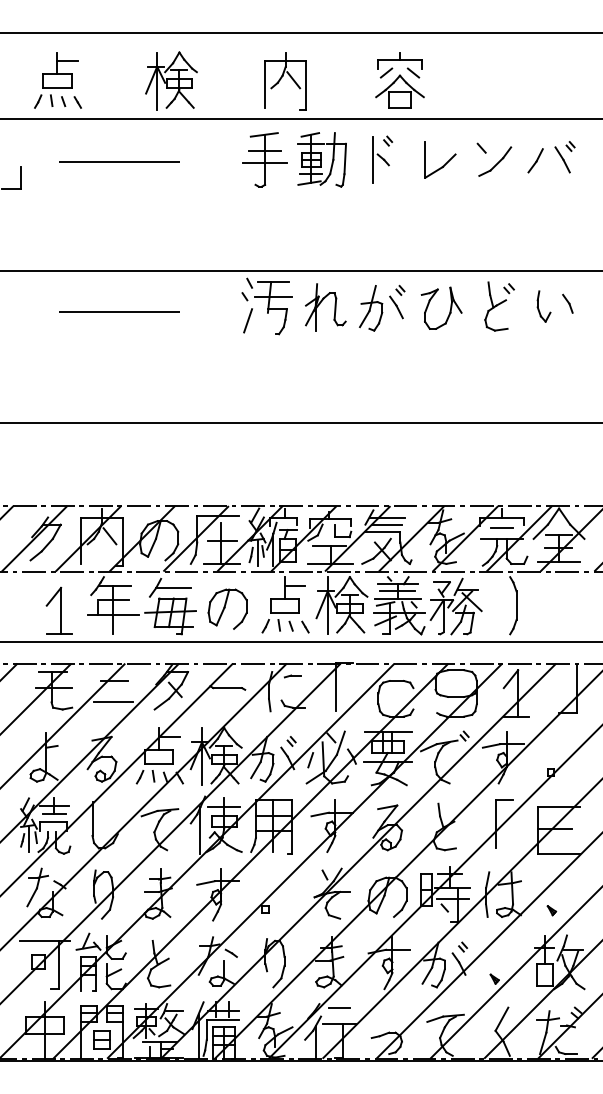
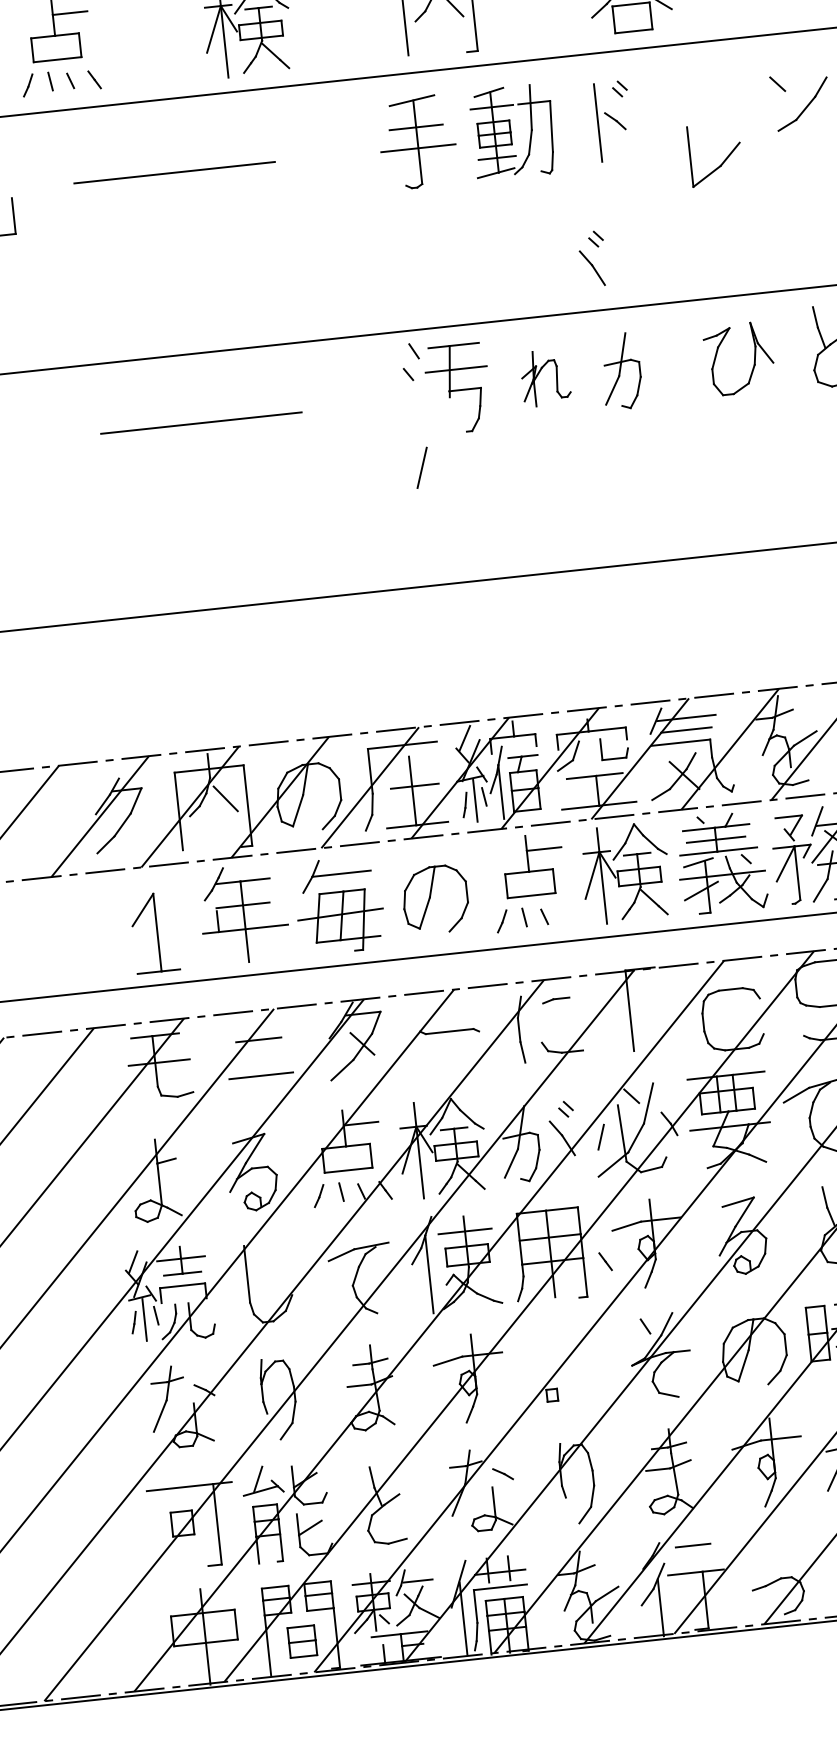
part: (442, 165) -> (719, 163), moved
part: (397, 301) -> (593, 258), moved
part: (325, 307) -> (545, 378), size x0.7
line: (247, 320) -> (421, 467), moved
line: (305, 626) -> (605, 1260), moved

